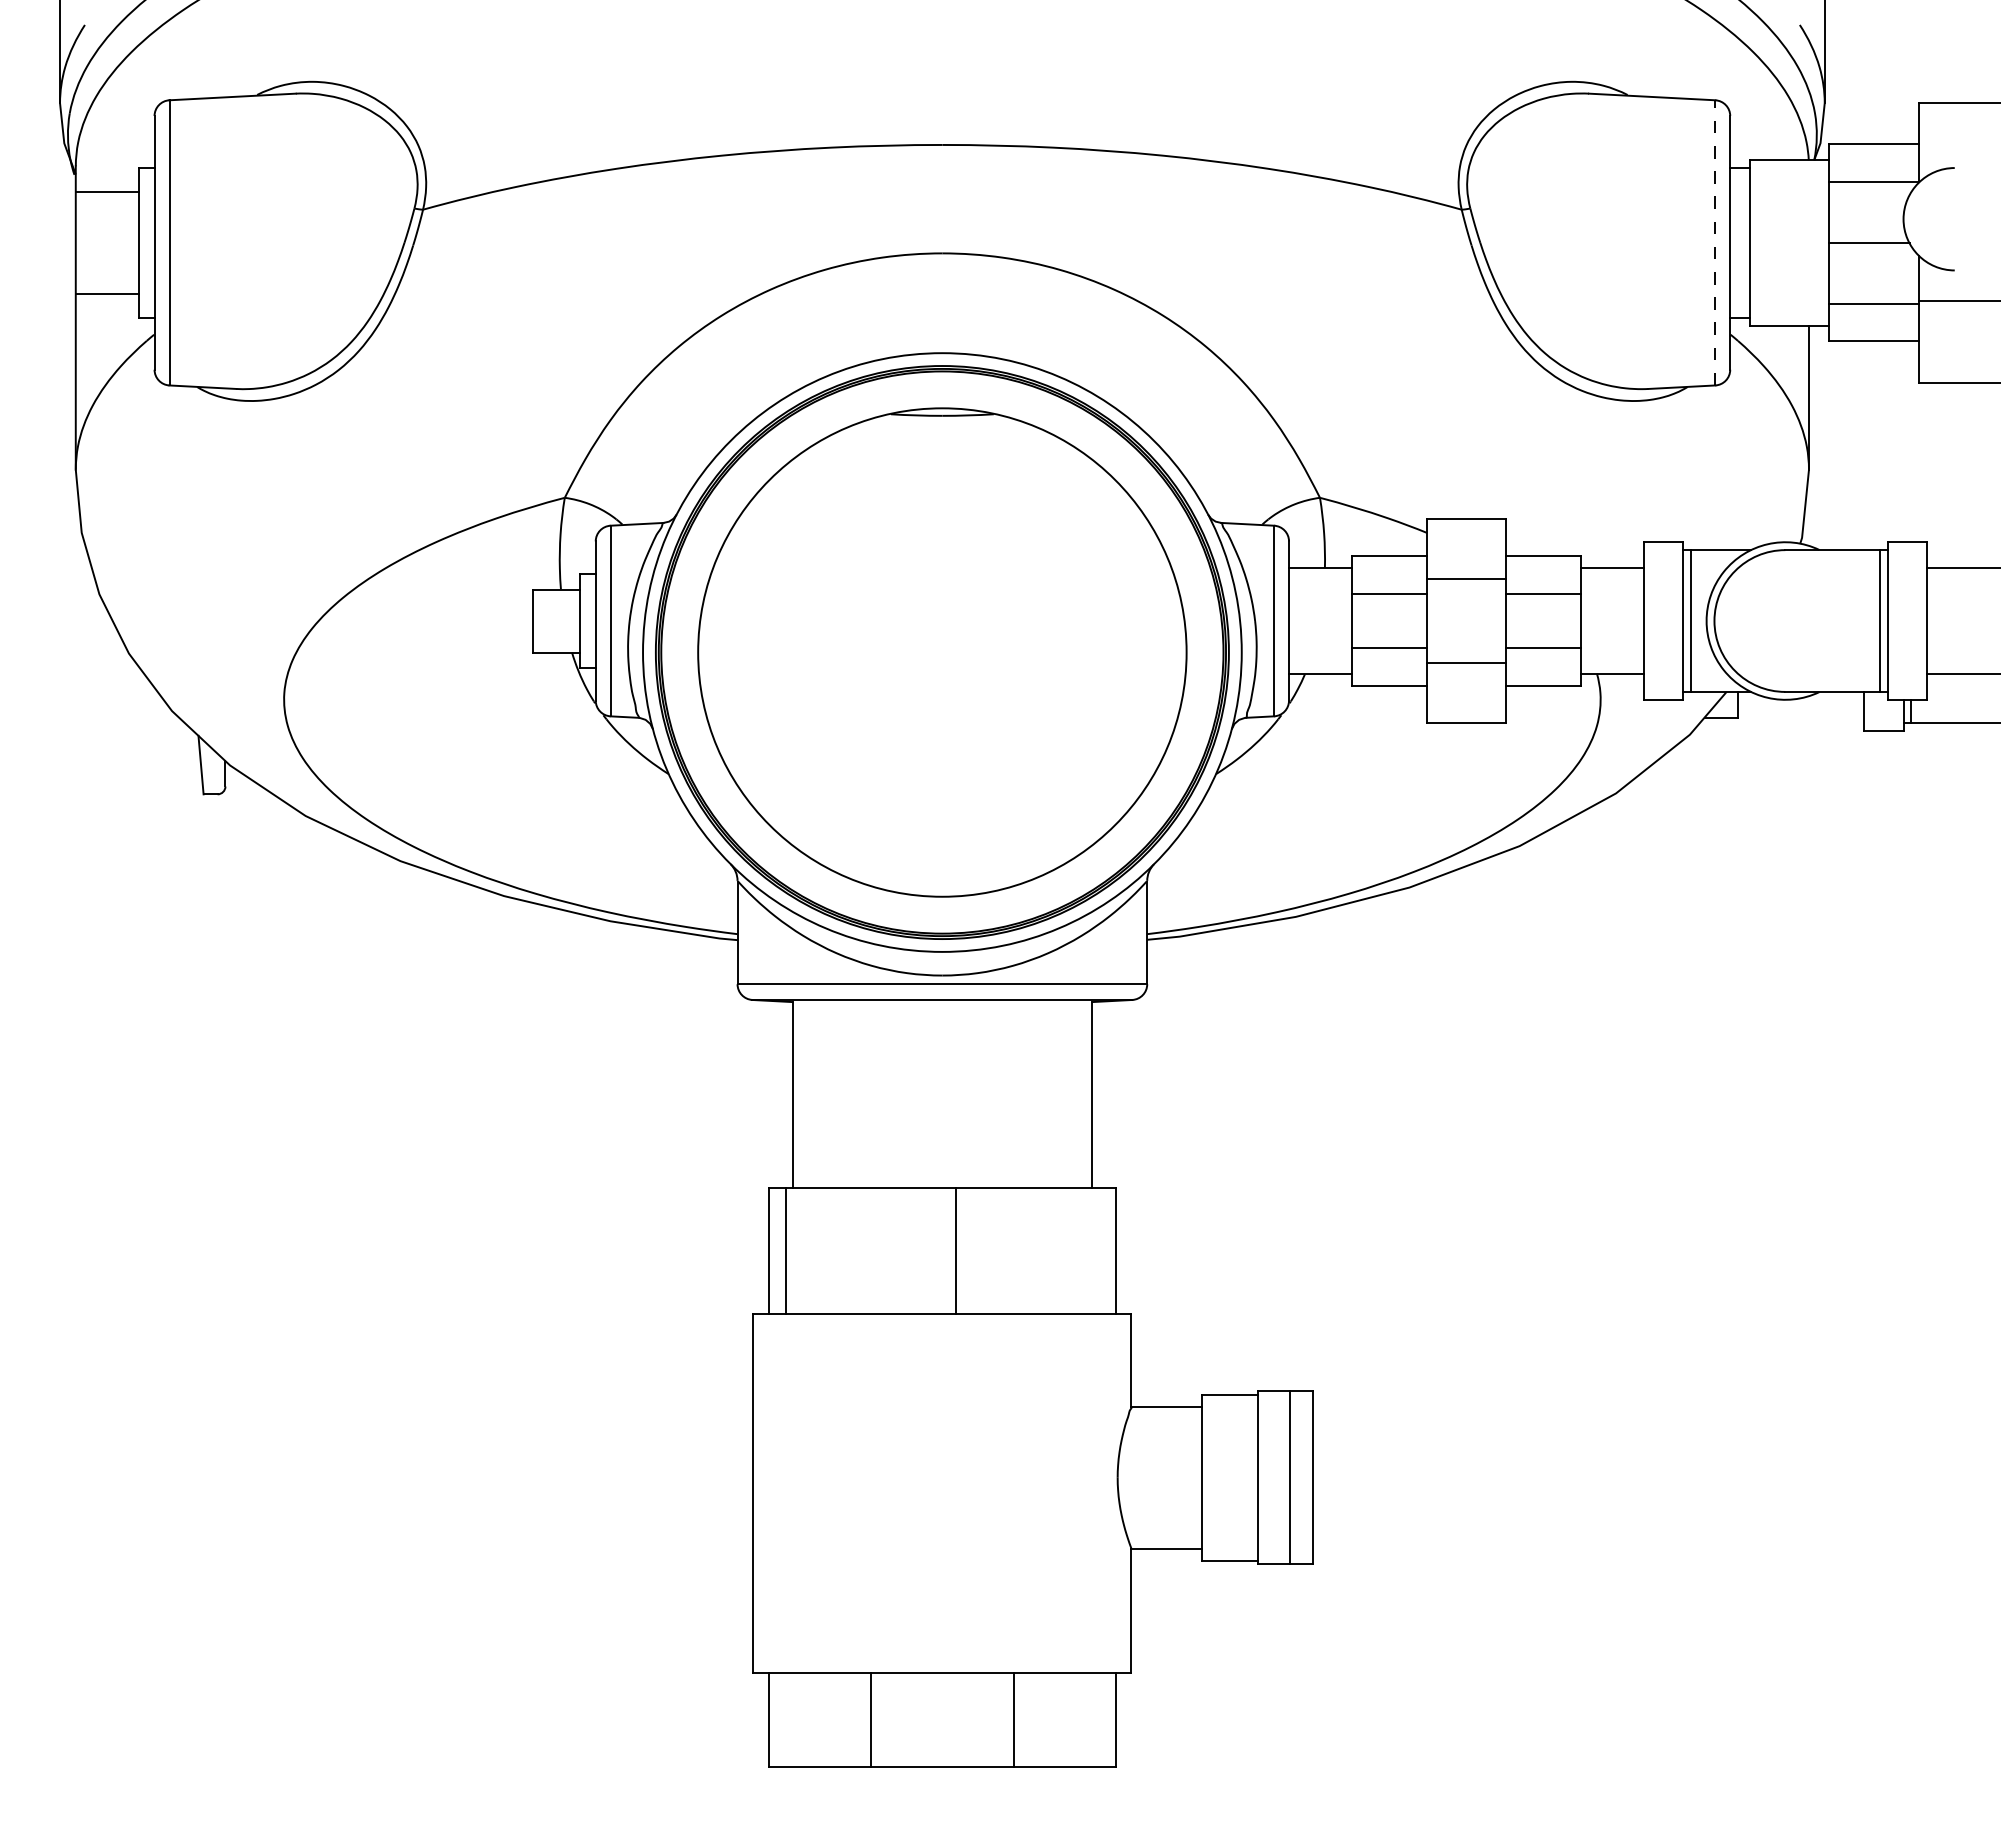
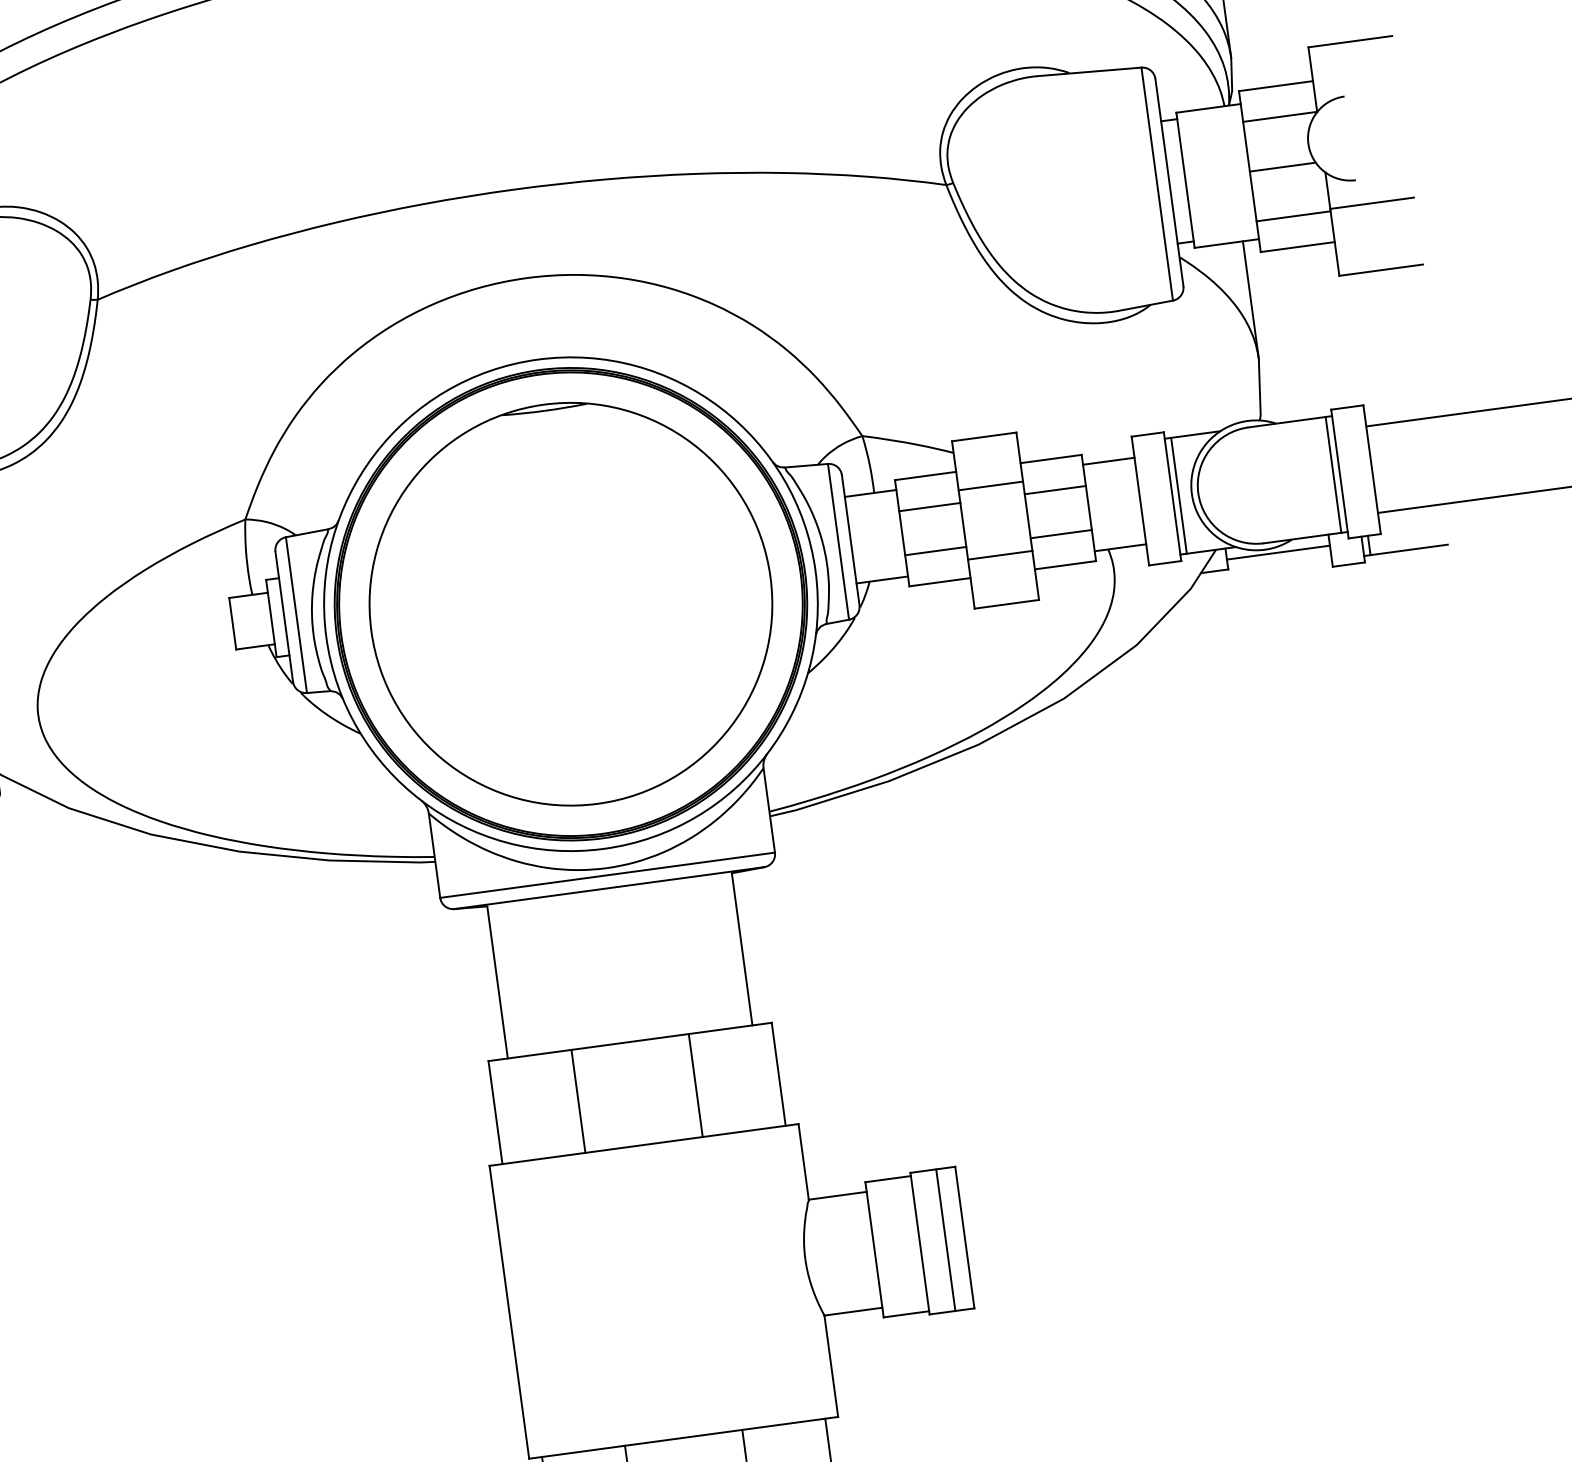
line: (1715, 242) -> (1157, 183), dashed -> solid
line: (1801, 705) -> (1278, 552), added
line: (785, 1251) -> (578, 1101), moved
line: (956, 1251) -> (696, 1085), moved

